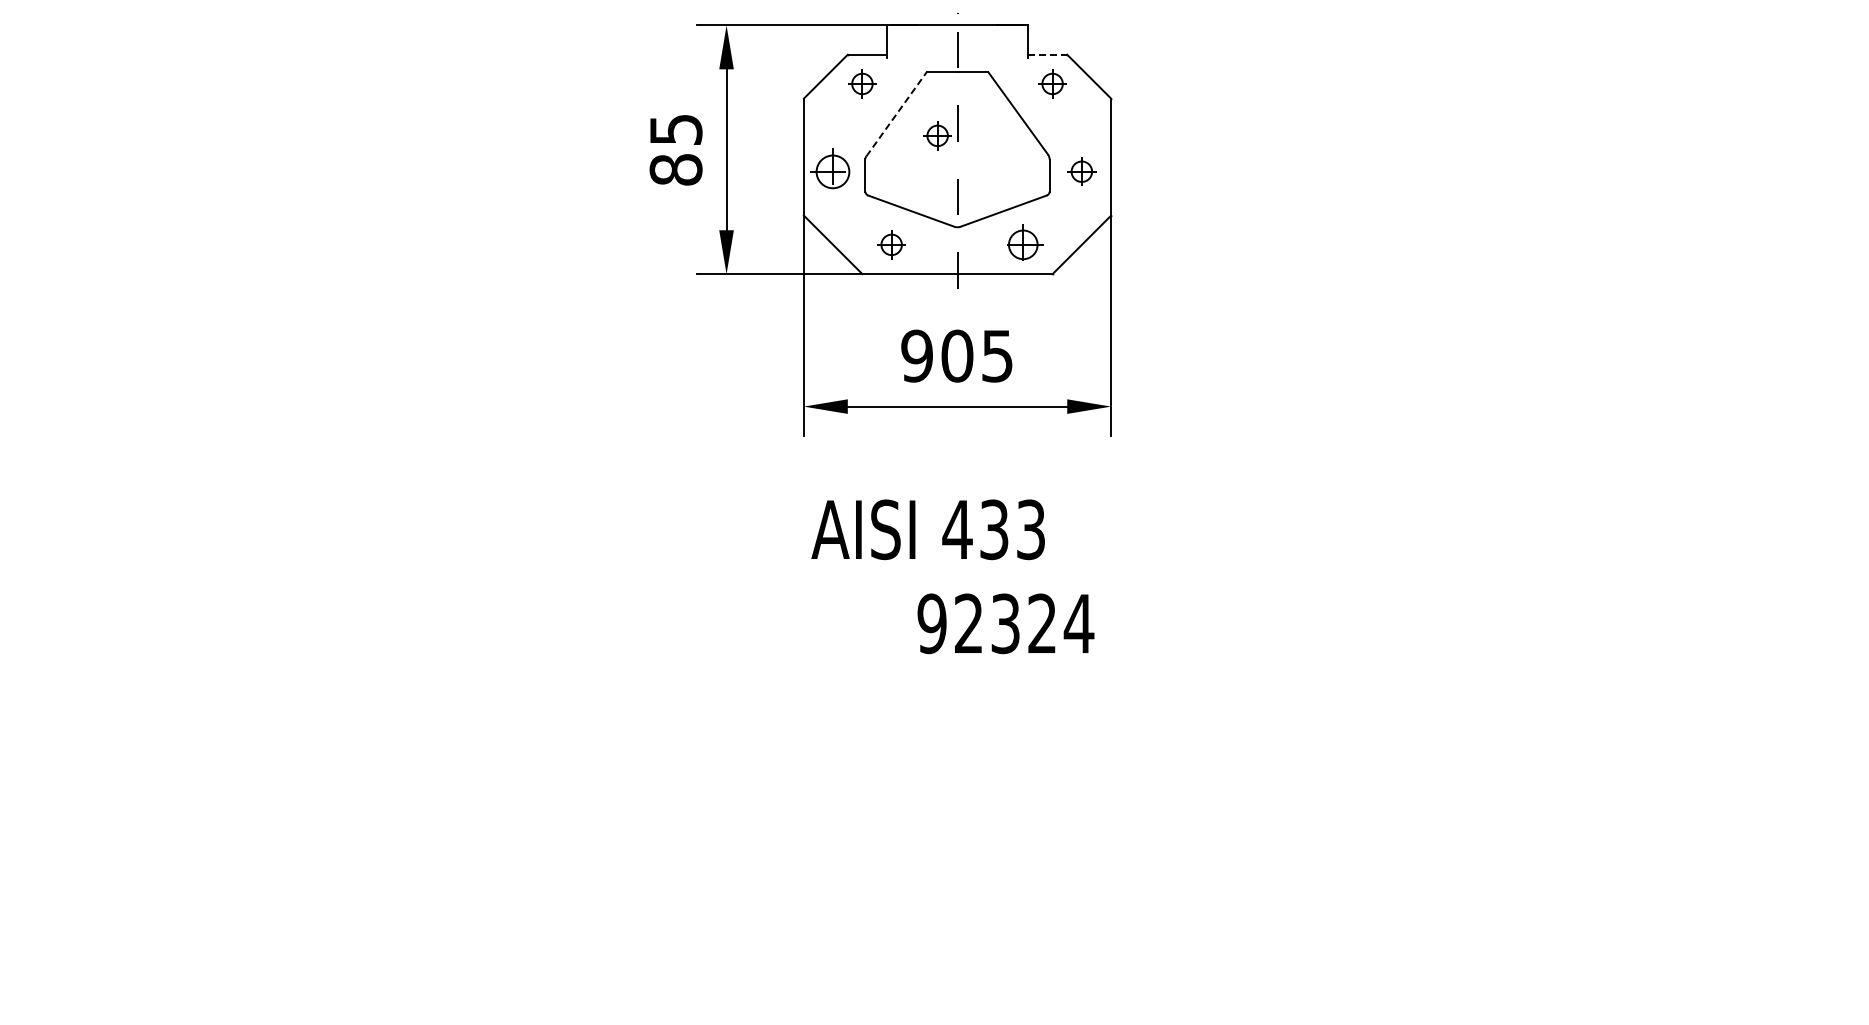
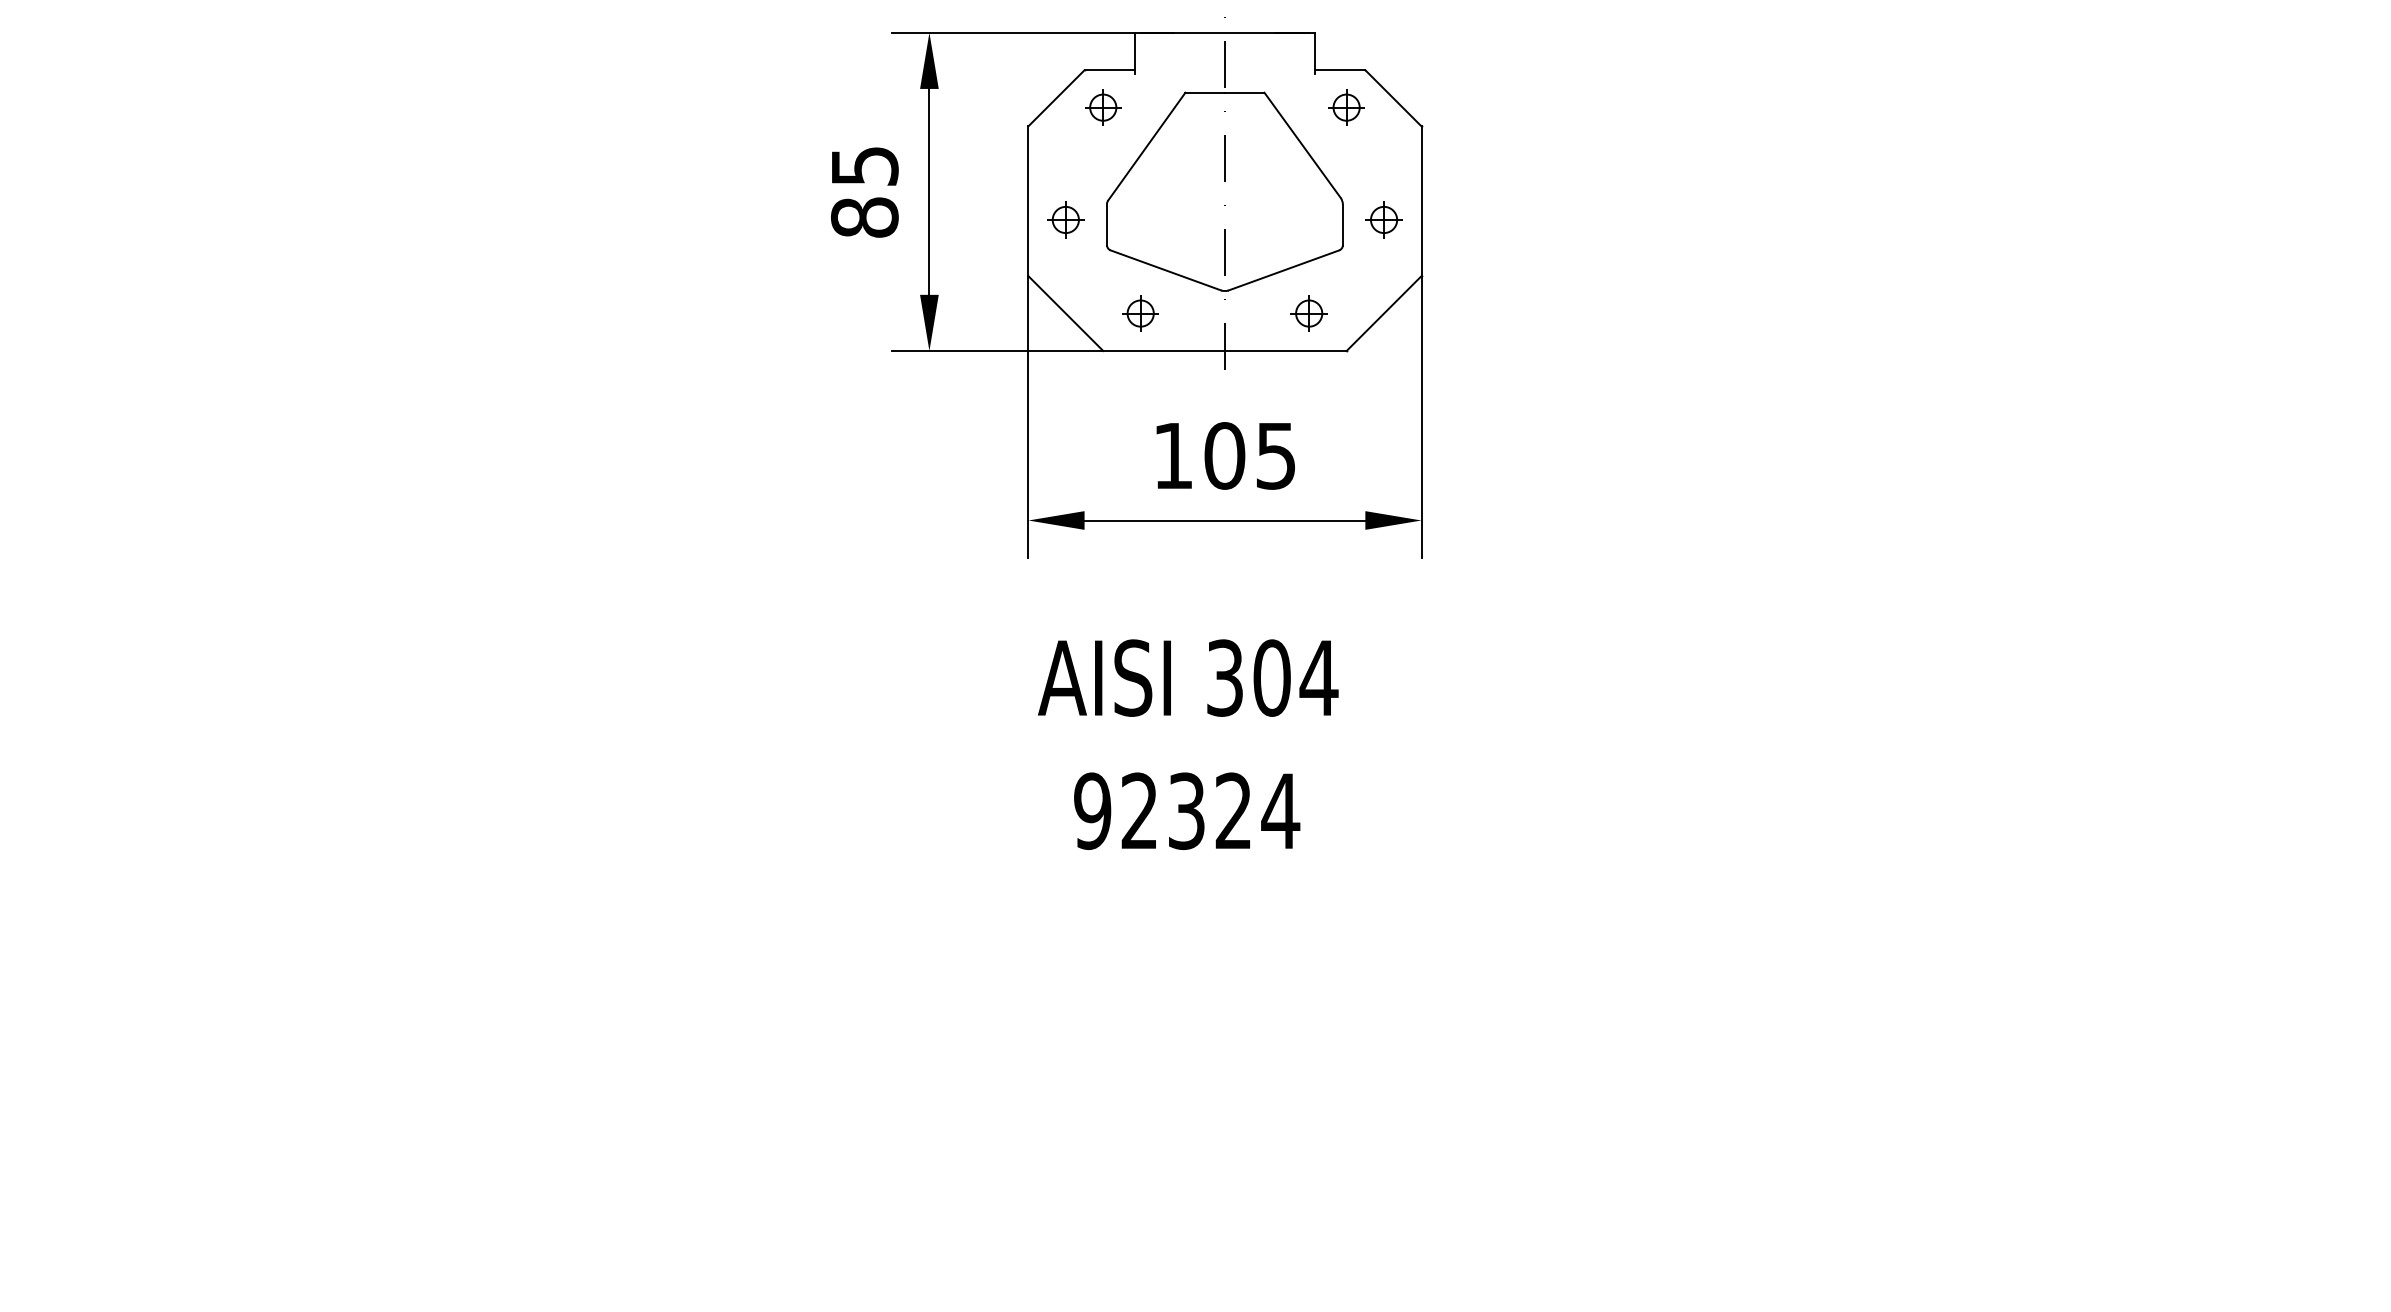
line: (1047, 54) -> (1340, 69), dashed -> solid
line: (896, 114) -> (1146, 146), dashed -> solid
part: (937, 135) -> (1199, 173), removed
part: (833, 171) -> (1066, 219), size x0.62
part: (1023, 244) -> (1309, 313), size x0.71
text: (916, 355) -> (1172, 455), 905 -> 105
text: (994, 529) -> (1272, 677), 433 -> 304
text: (1005, 623) -> (1186, 810), moved

